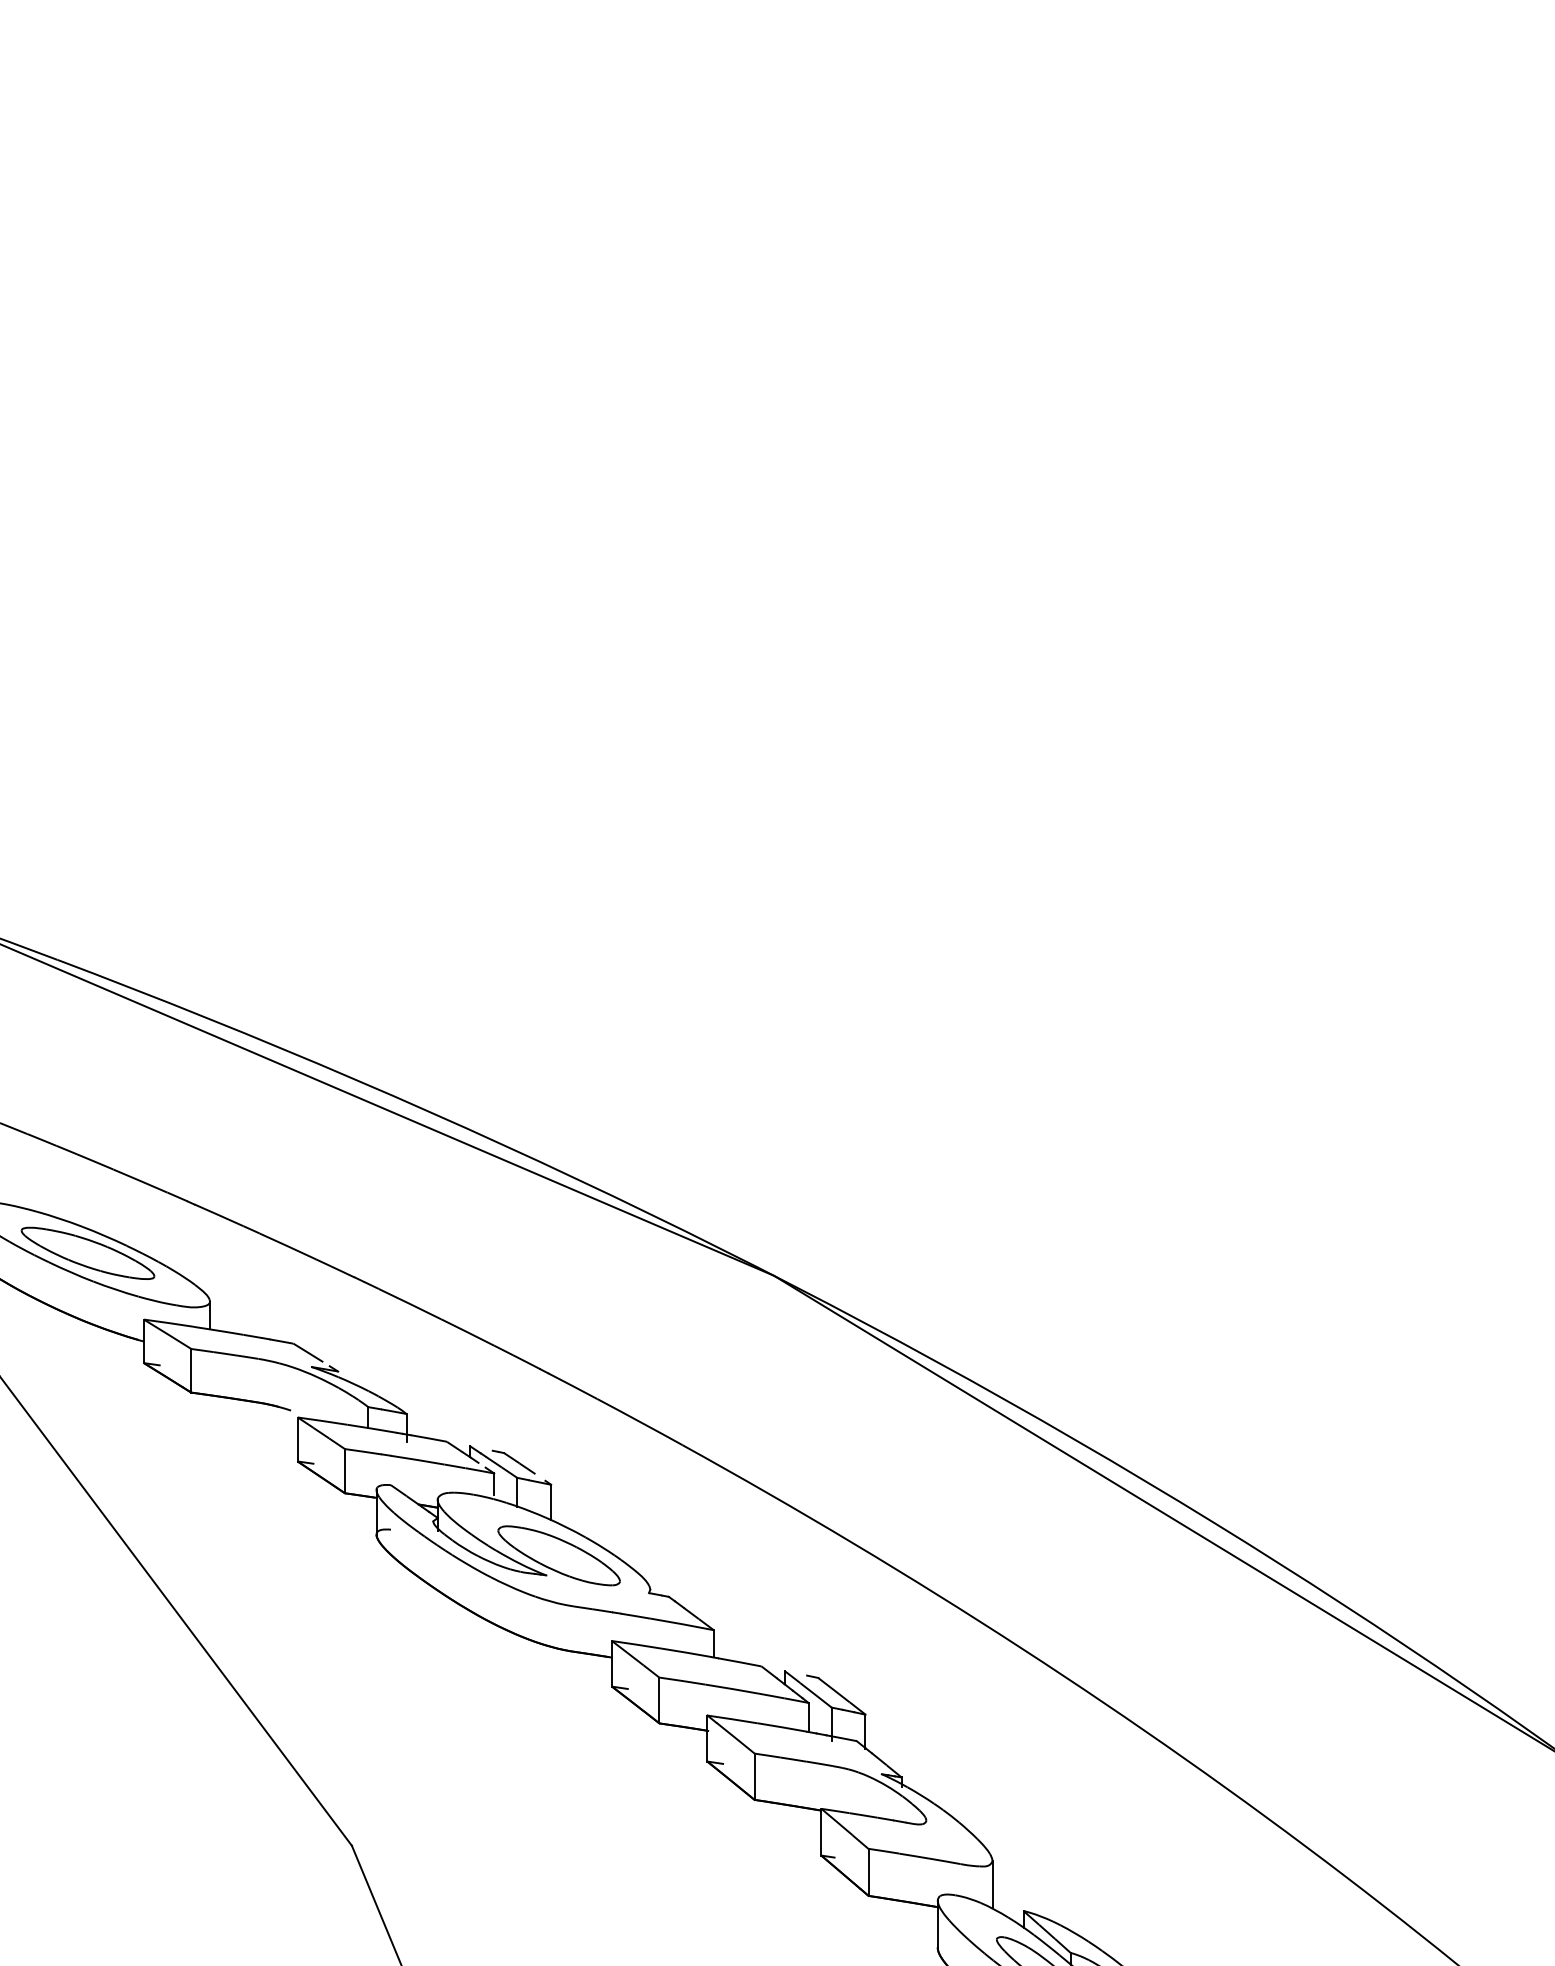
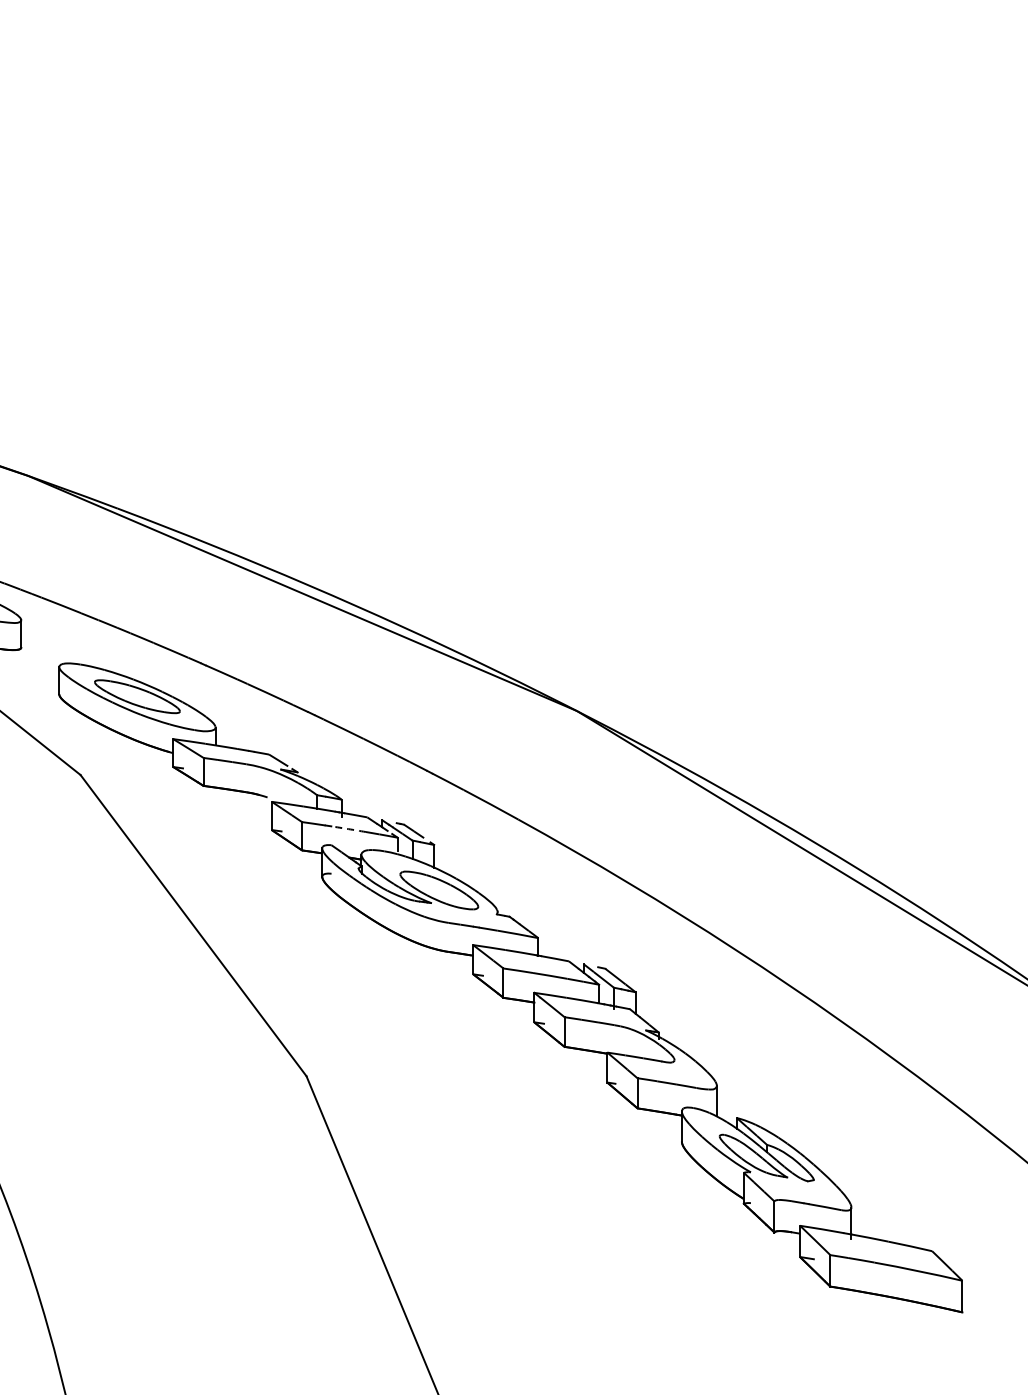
arc: (417, 1460) -> (348, 829), solid -> dashed

